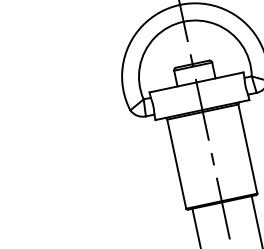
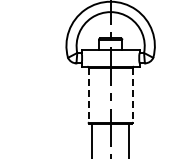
line: (247, 149) -> (132, 95), solid -> dashed
line: (176, 164) -> (88, 95), solid -> dashed

